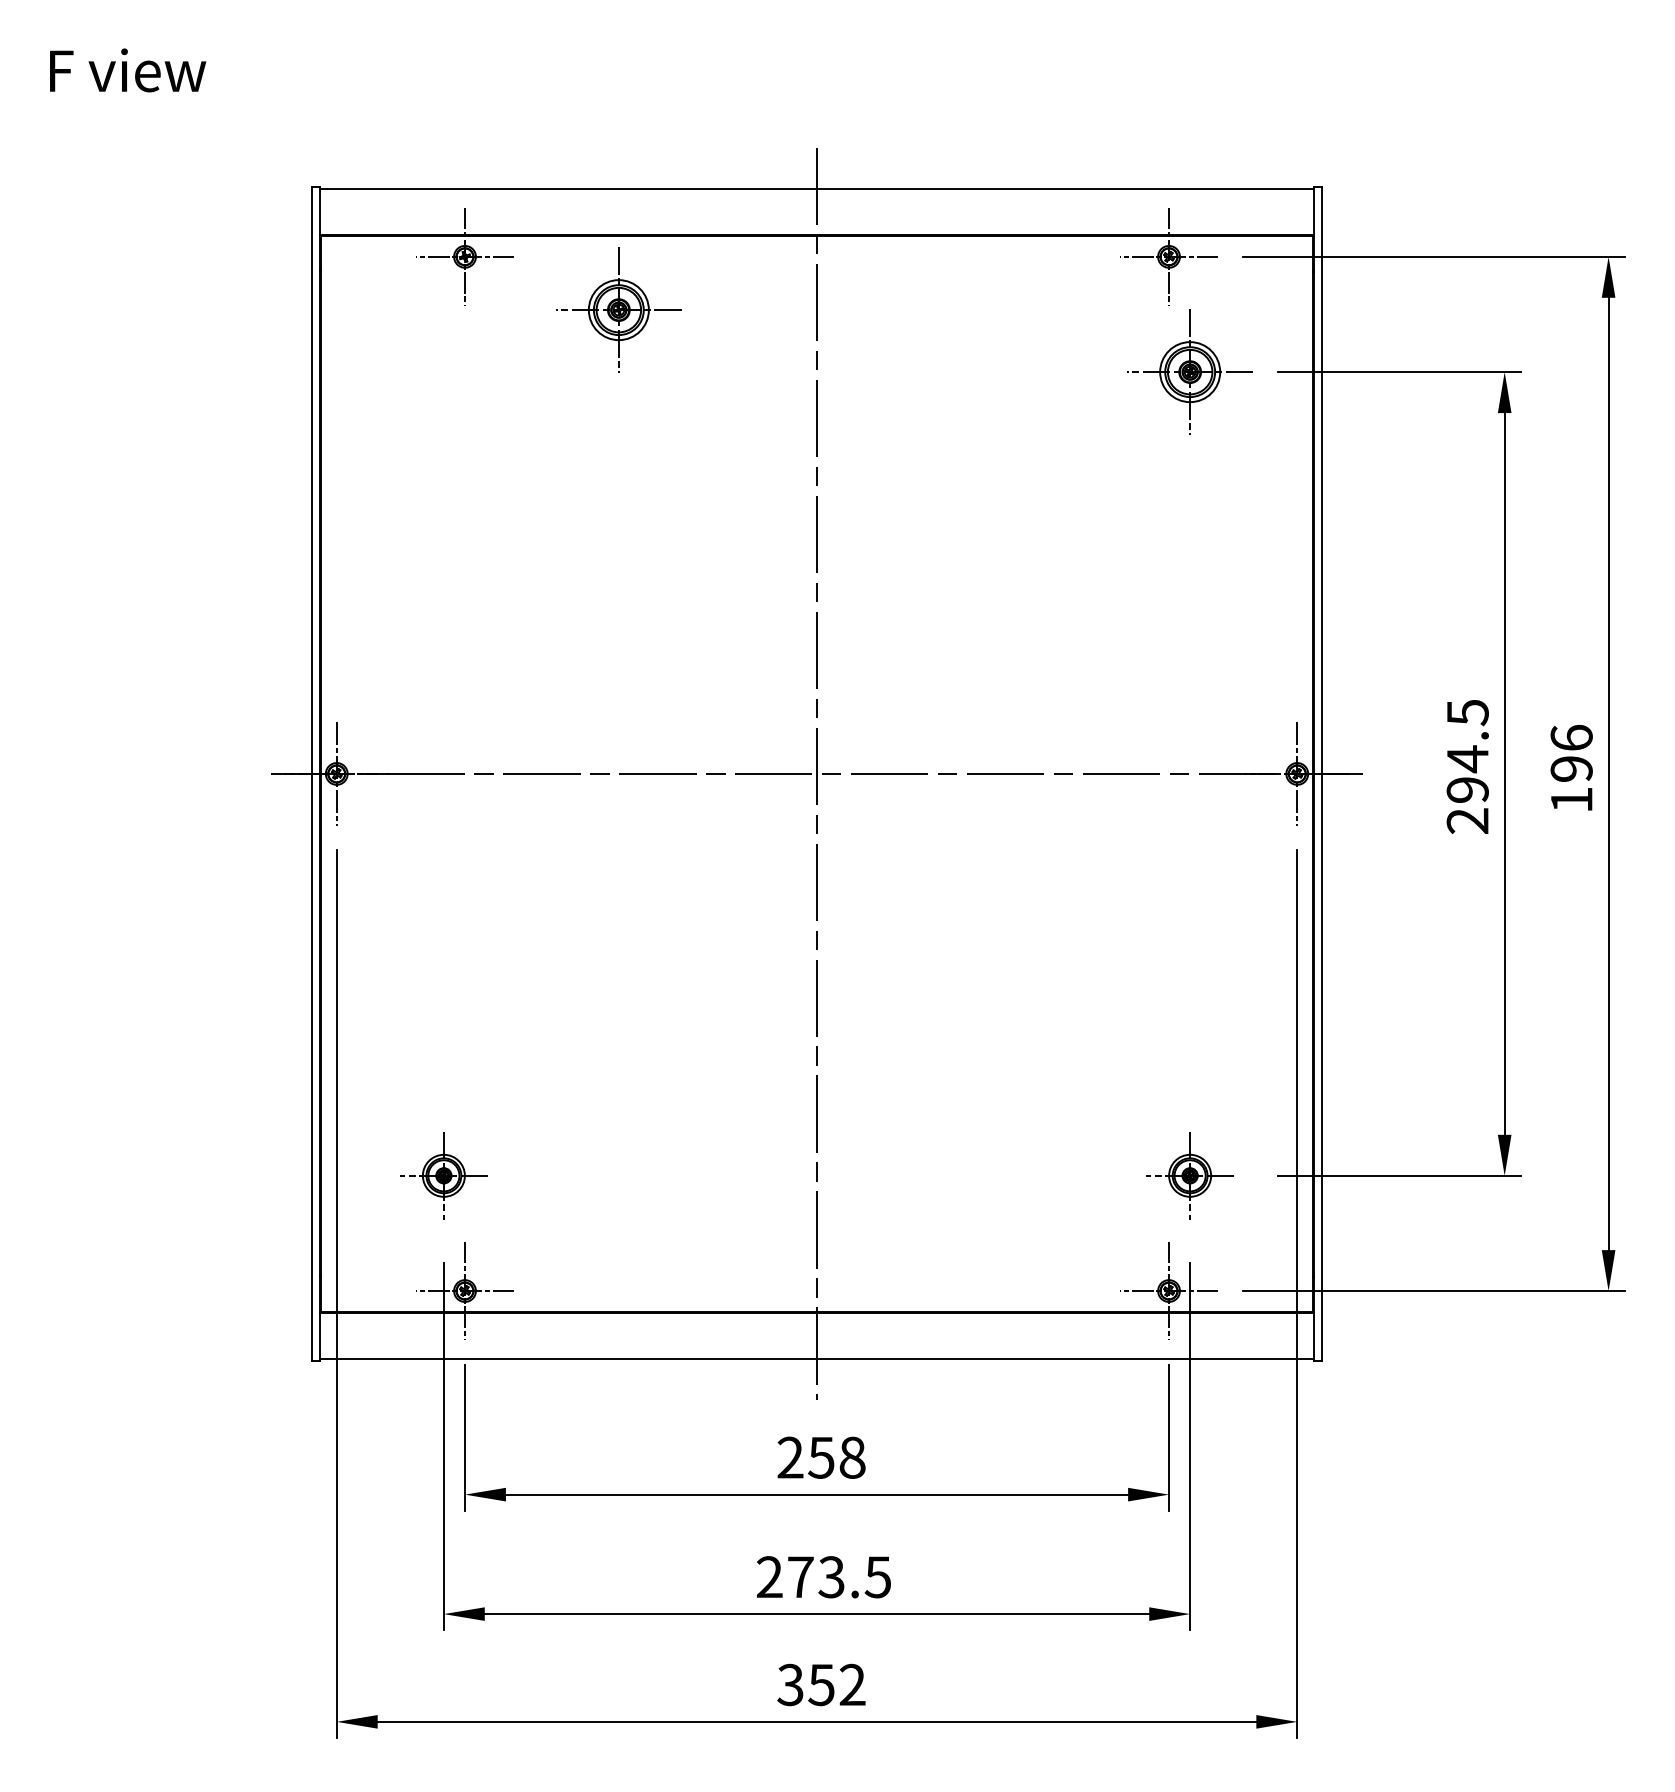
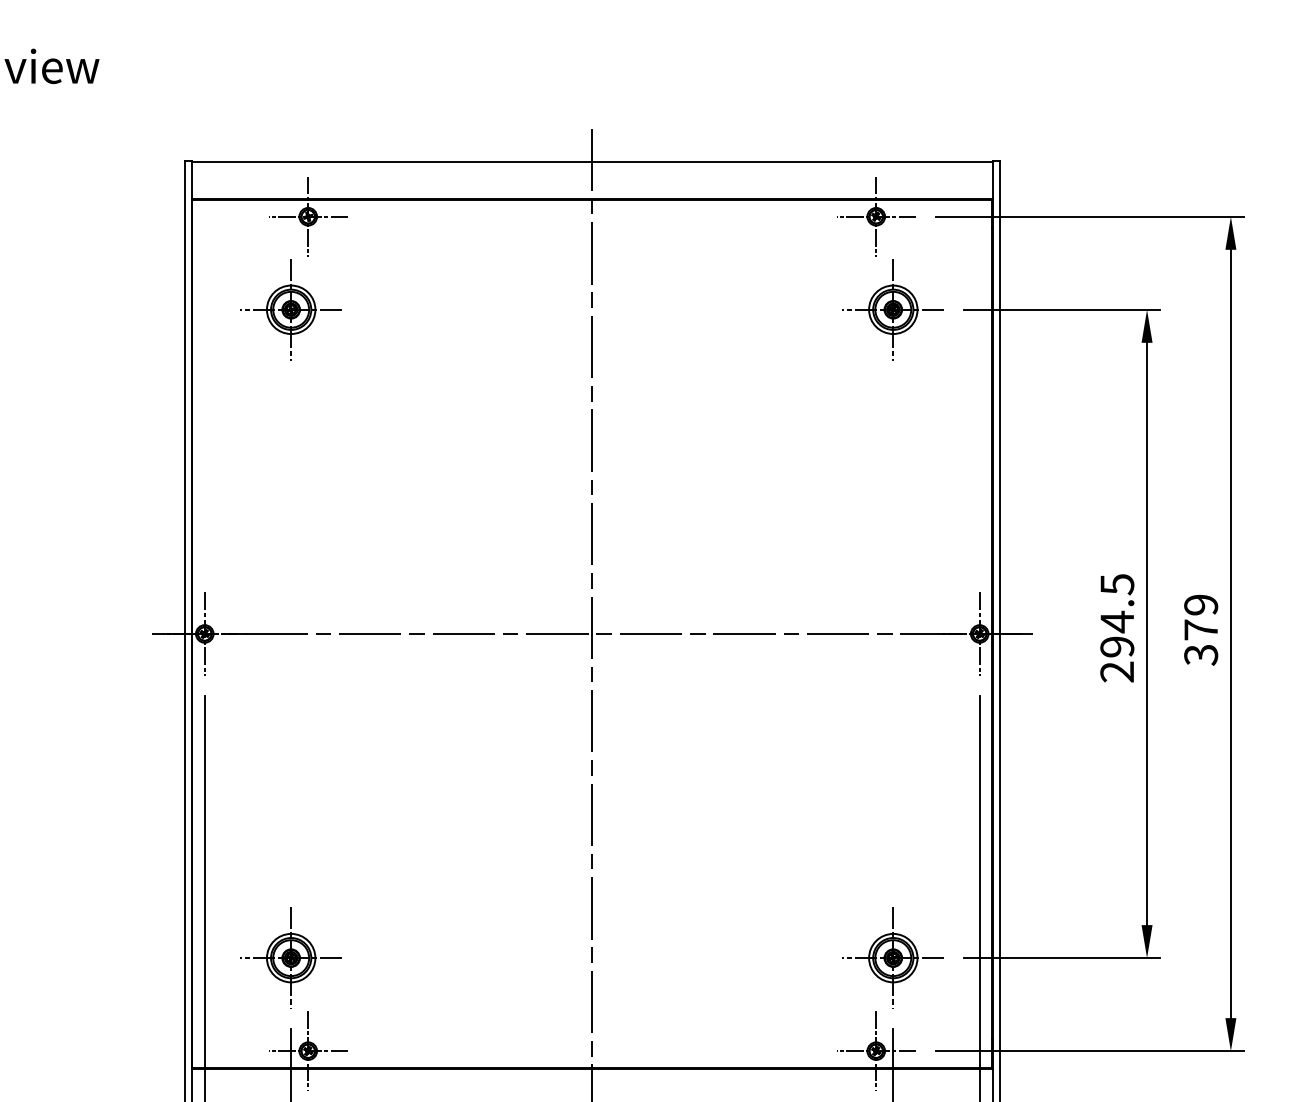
part: (618, 309) -> (290, 309), moved
text: (1571, 768) -> (1200, 629), 196 -> 379
part: (443, 1175) -> (290, 957), size x1.43
part: (1189, 1175) -> (892, 957), size x1.43

